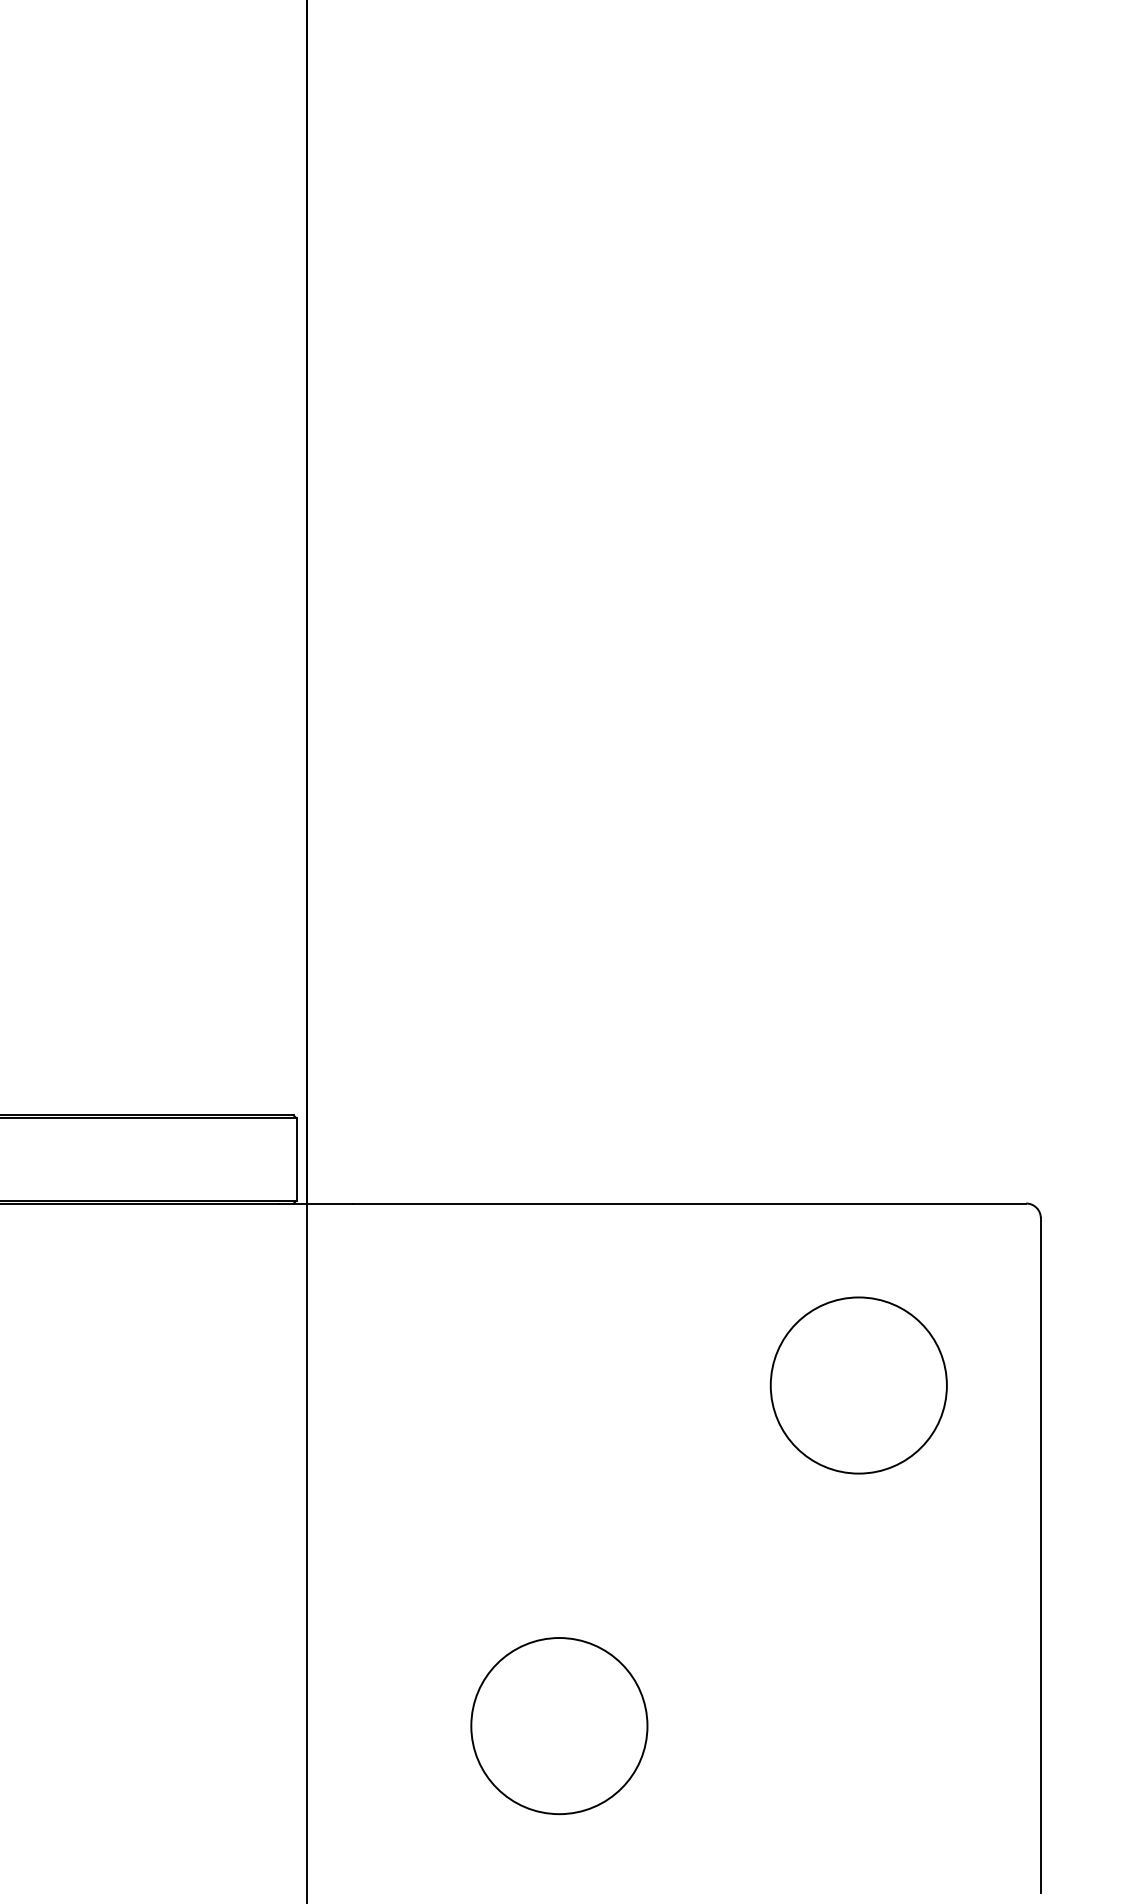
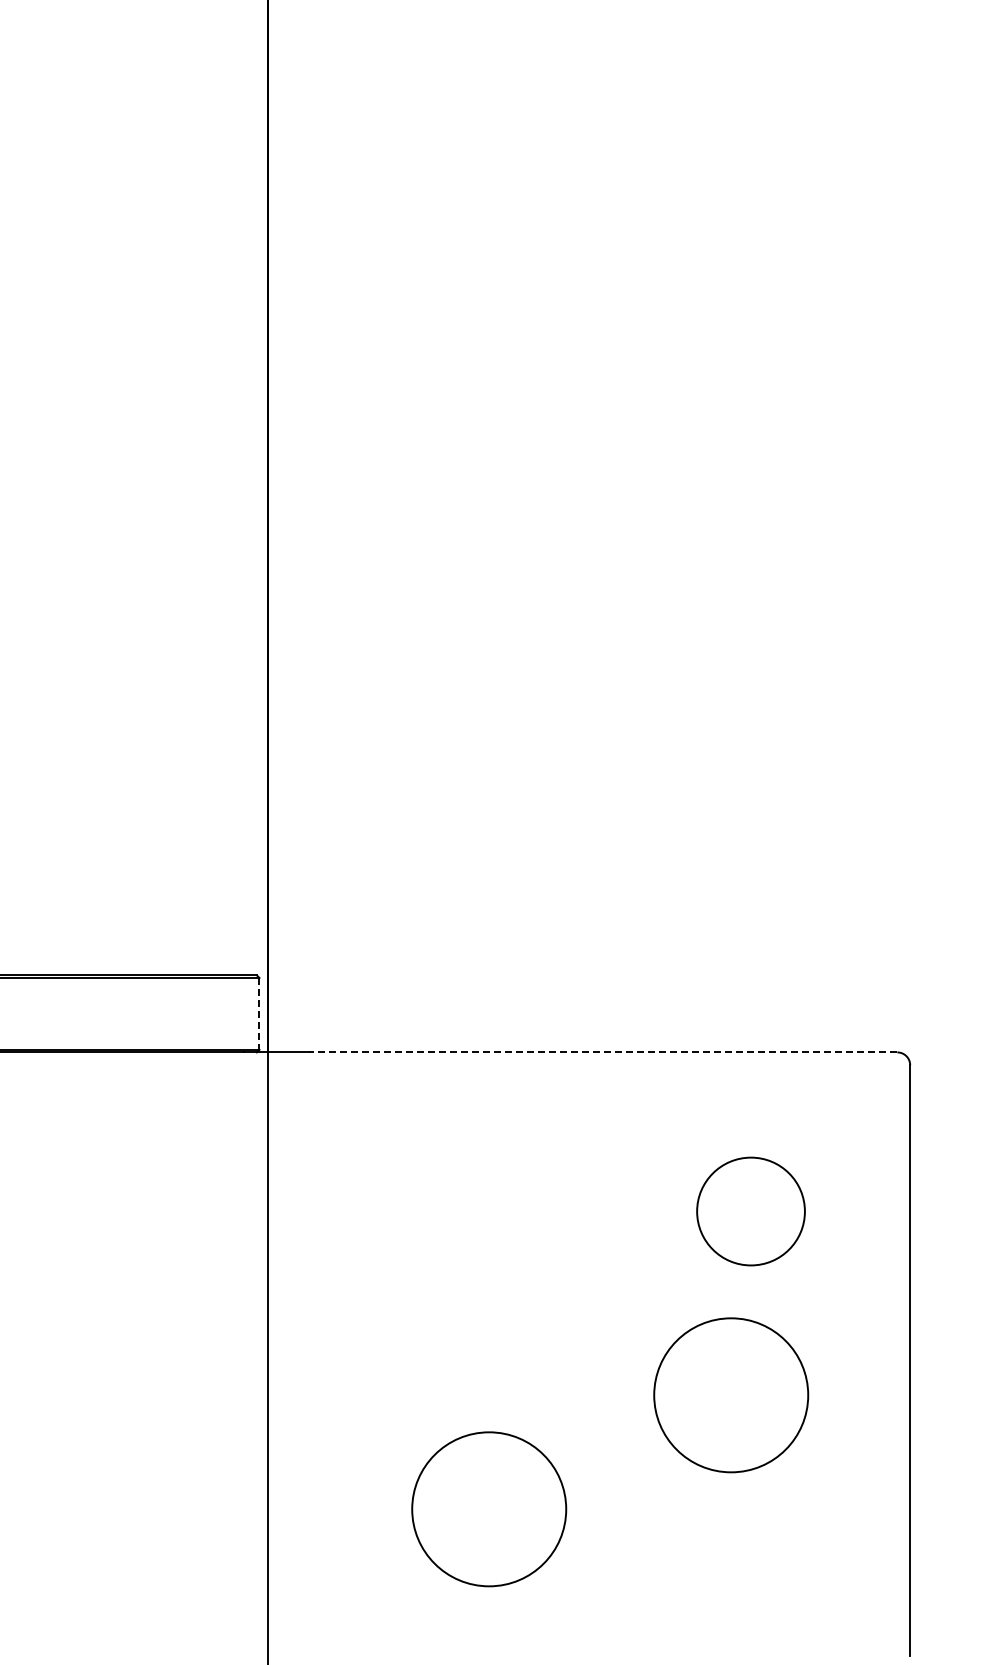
line: (296, 1159) -> (259, 1013), solid -> dashed
line: (688, 1203) -> (602, 1052), solid -> dashed
circle: (858, 1385) -> (750, 1211), size x0.7
circle: (836, 1595) -> (731, 1395), added

